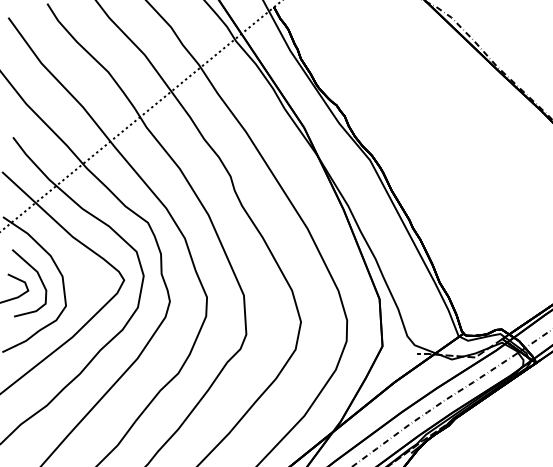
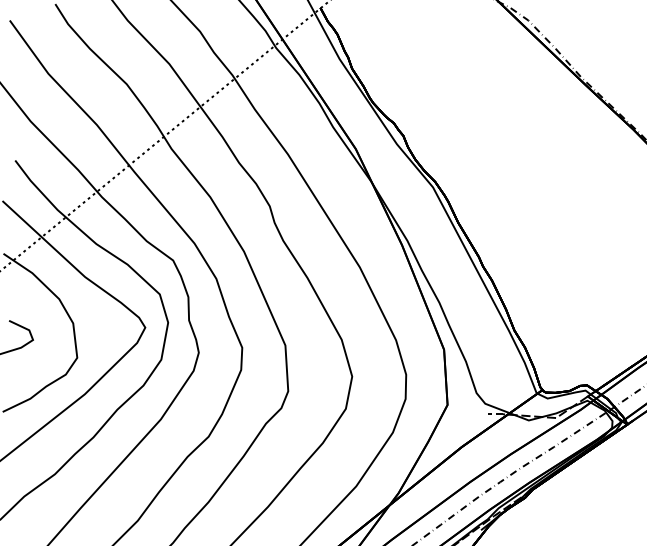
curve: (39, 278) -> (46, 325), removed

